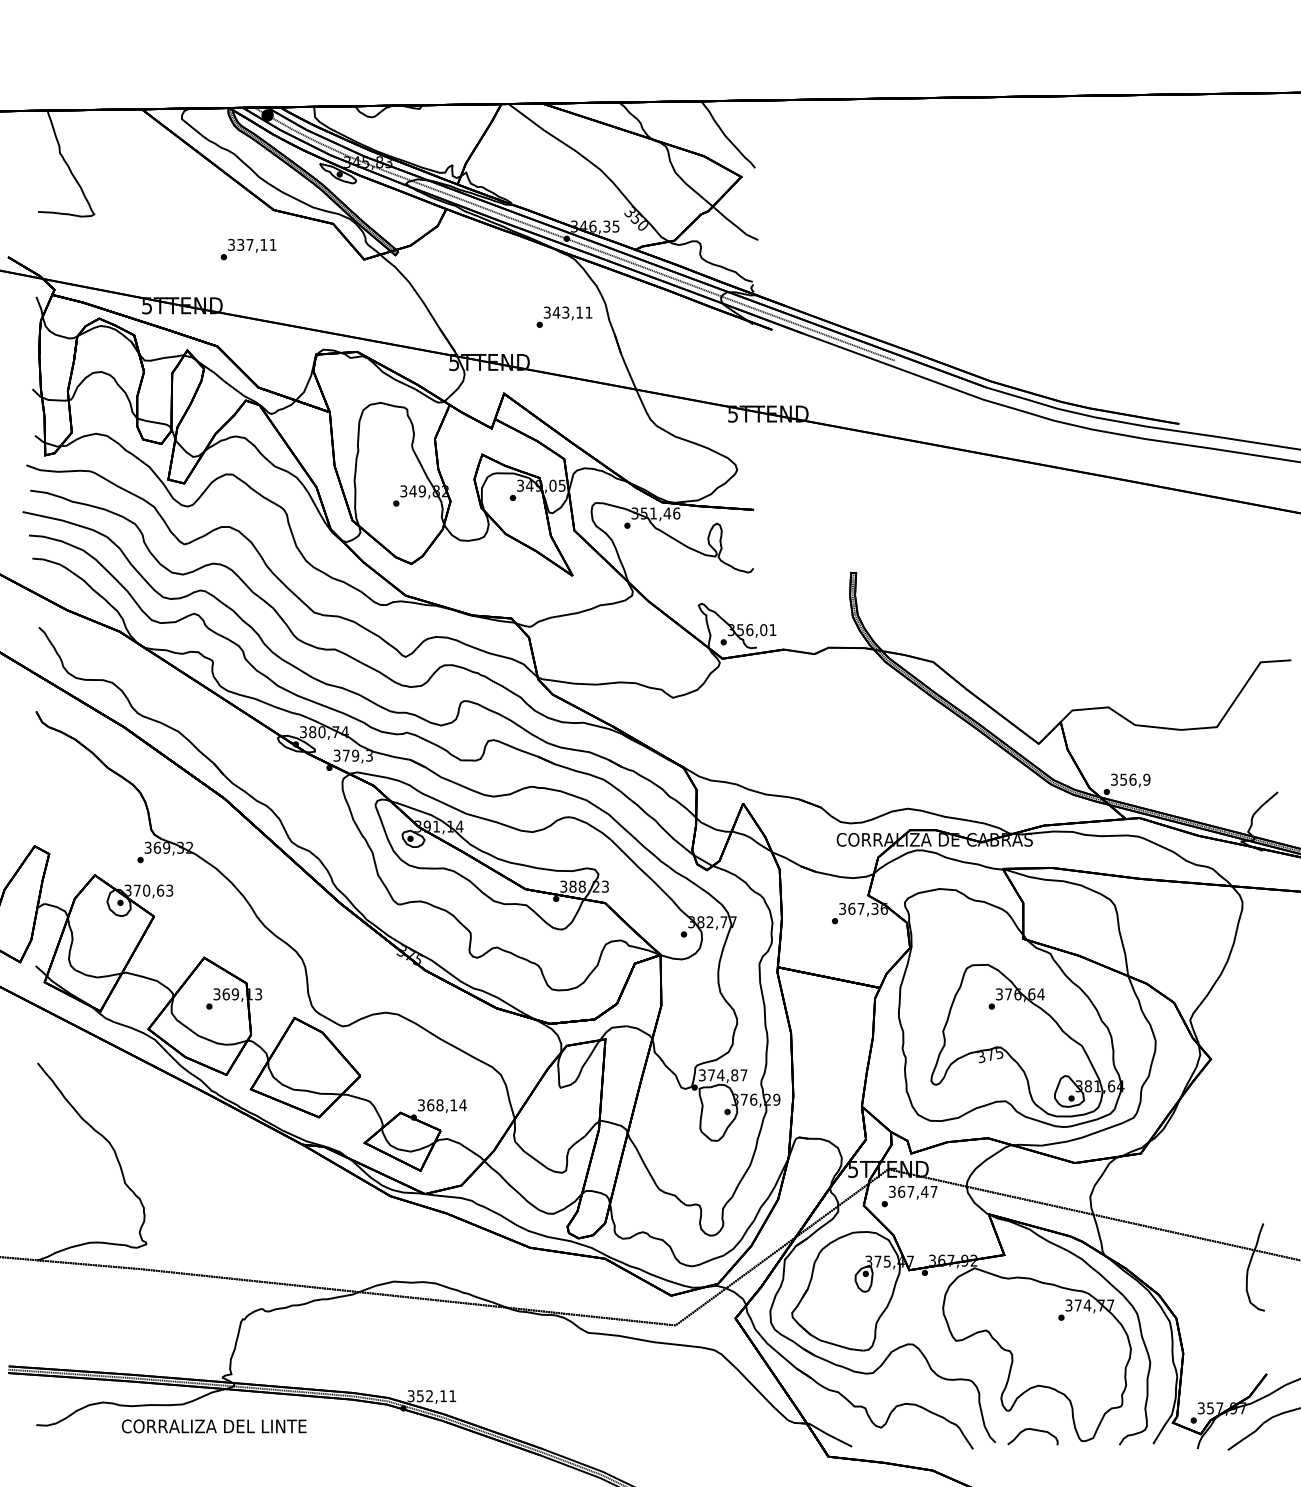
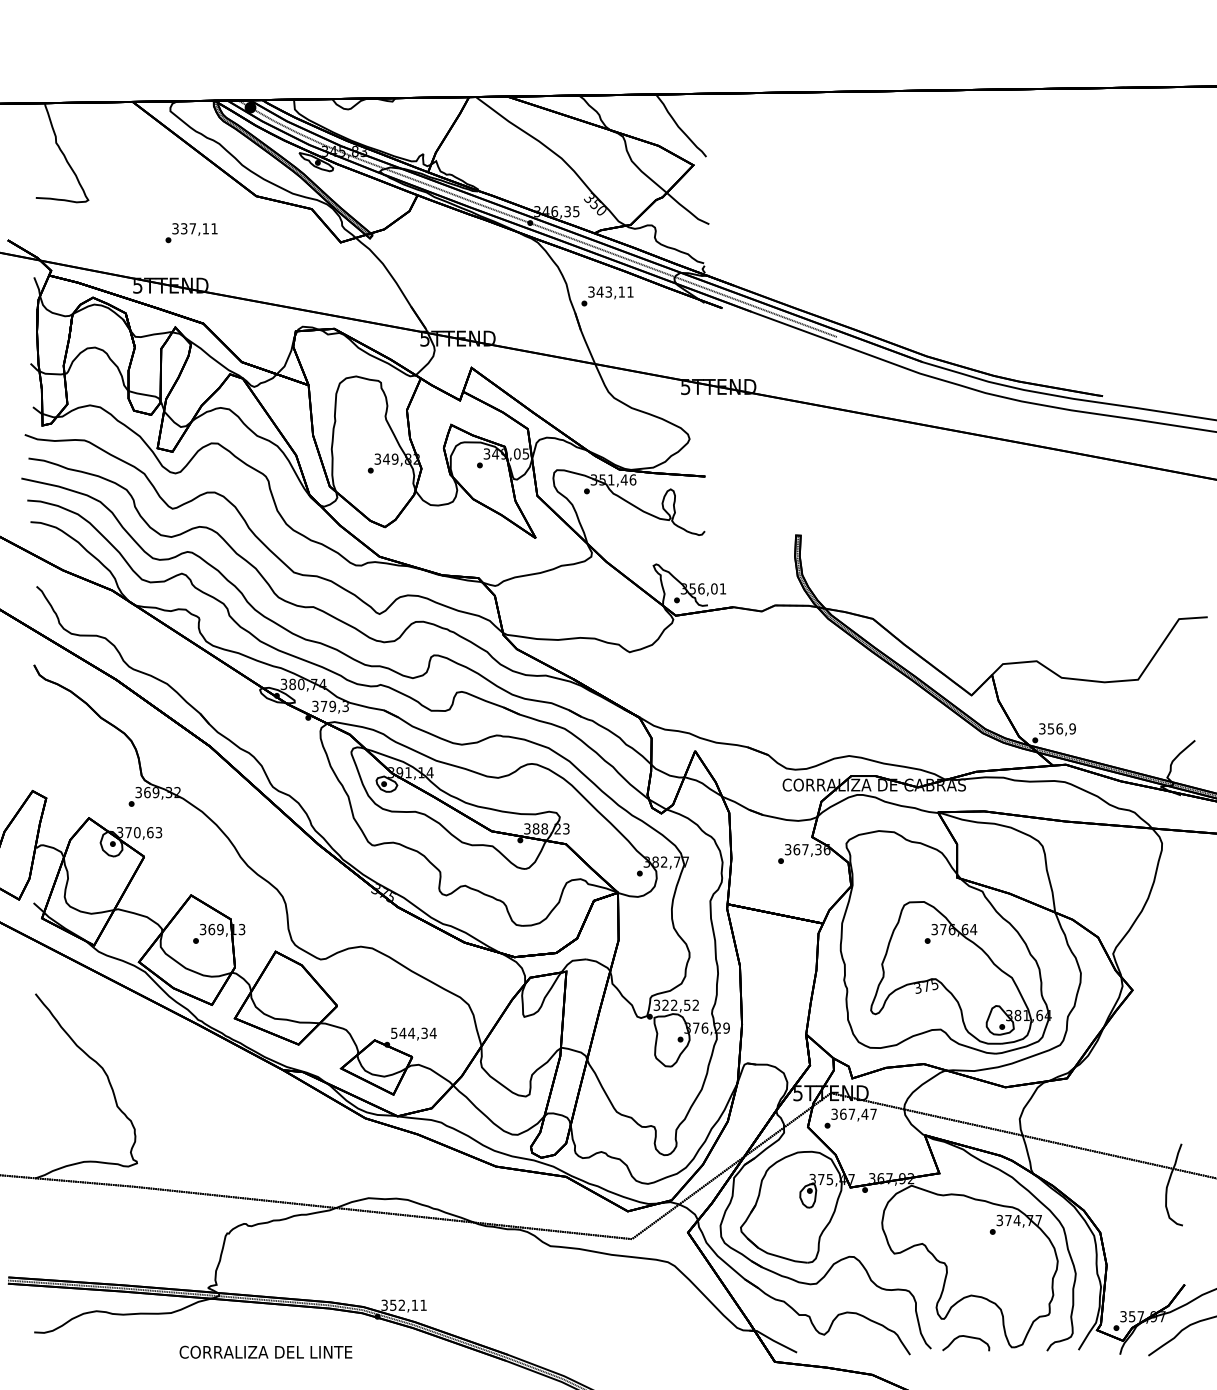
text: (248, 249) -> (191, 233), moved
text: (564, 316) -> (607, 295), moved
text: (727, 1075) -> (680, 1005), 374,87 -> 322,52
text: (437, 1105) -> (409, 1033), 368,14 -> 544,34
text: (213, 1426) -> (265, 1352), moved

